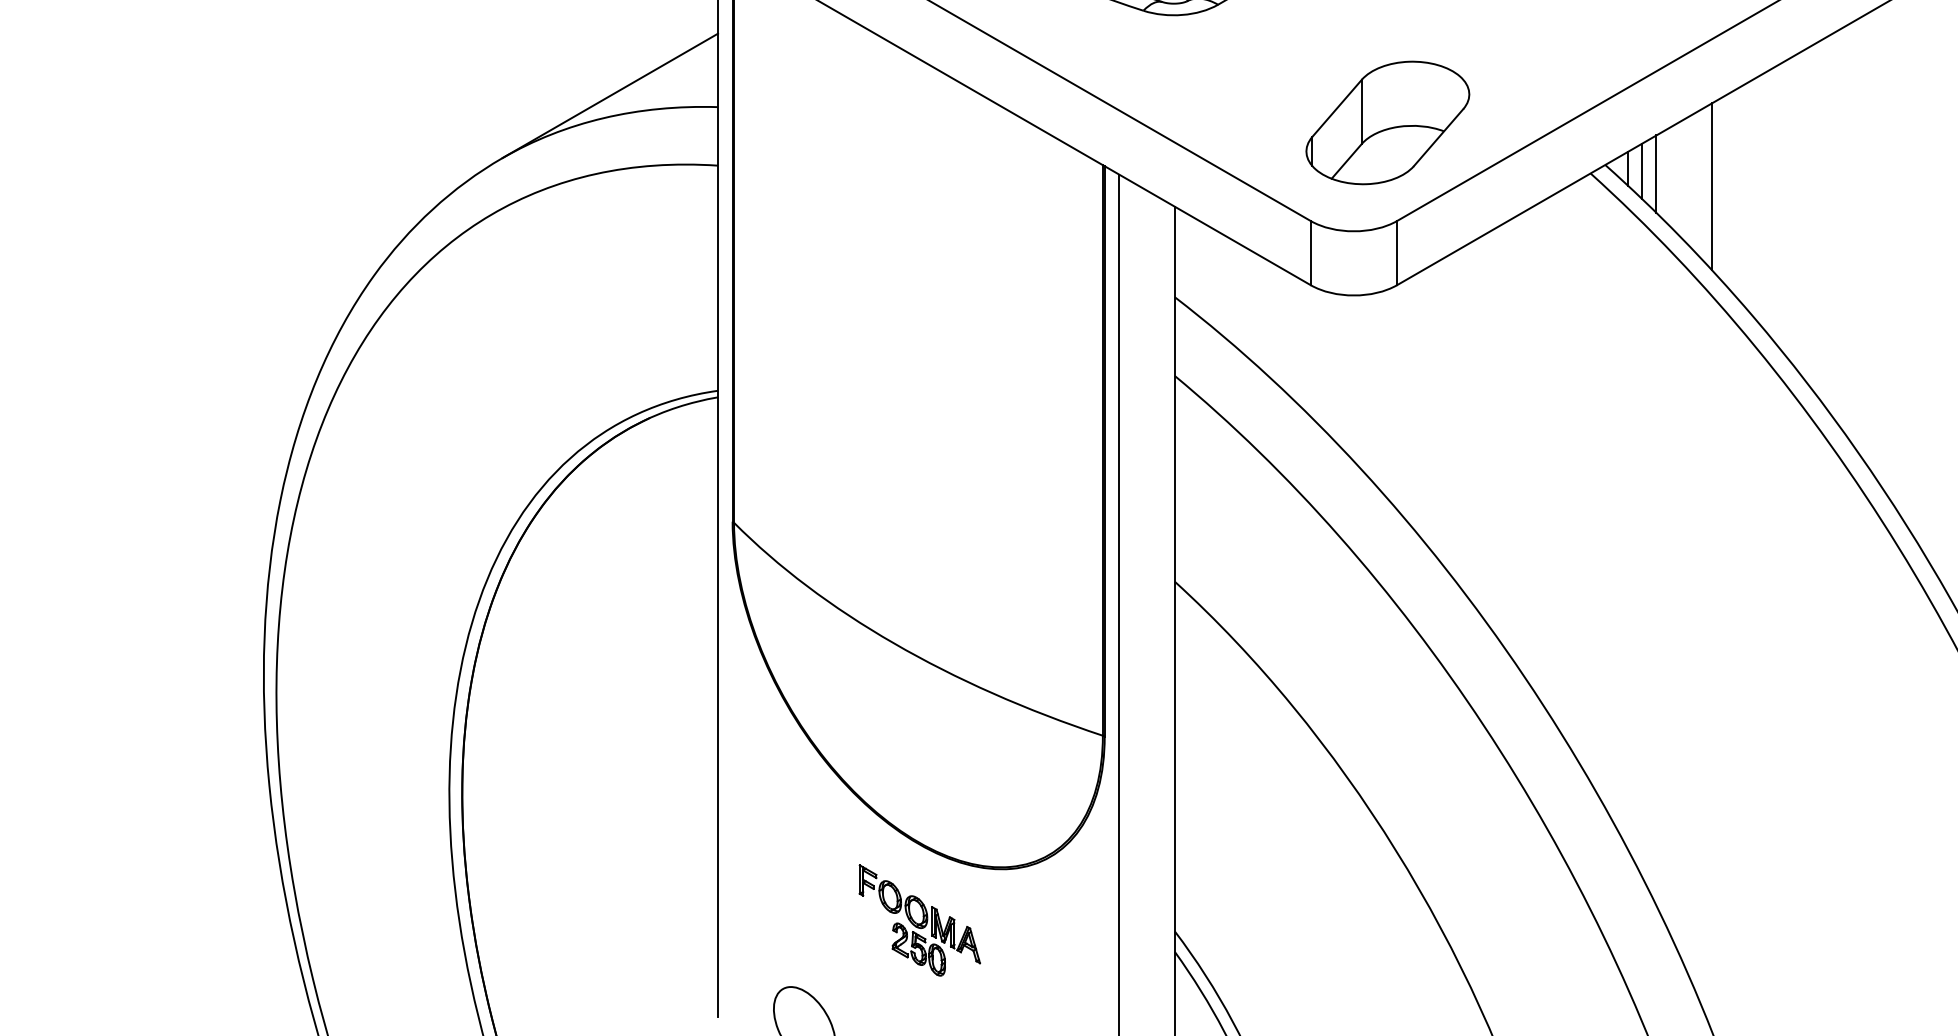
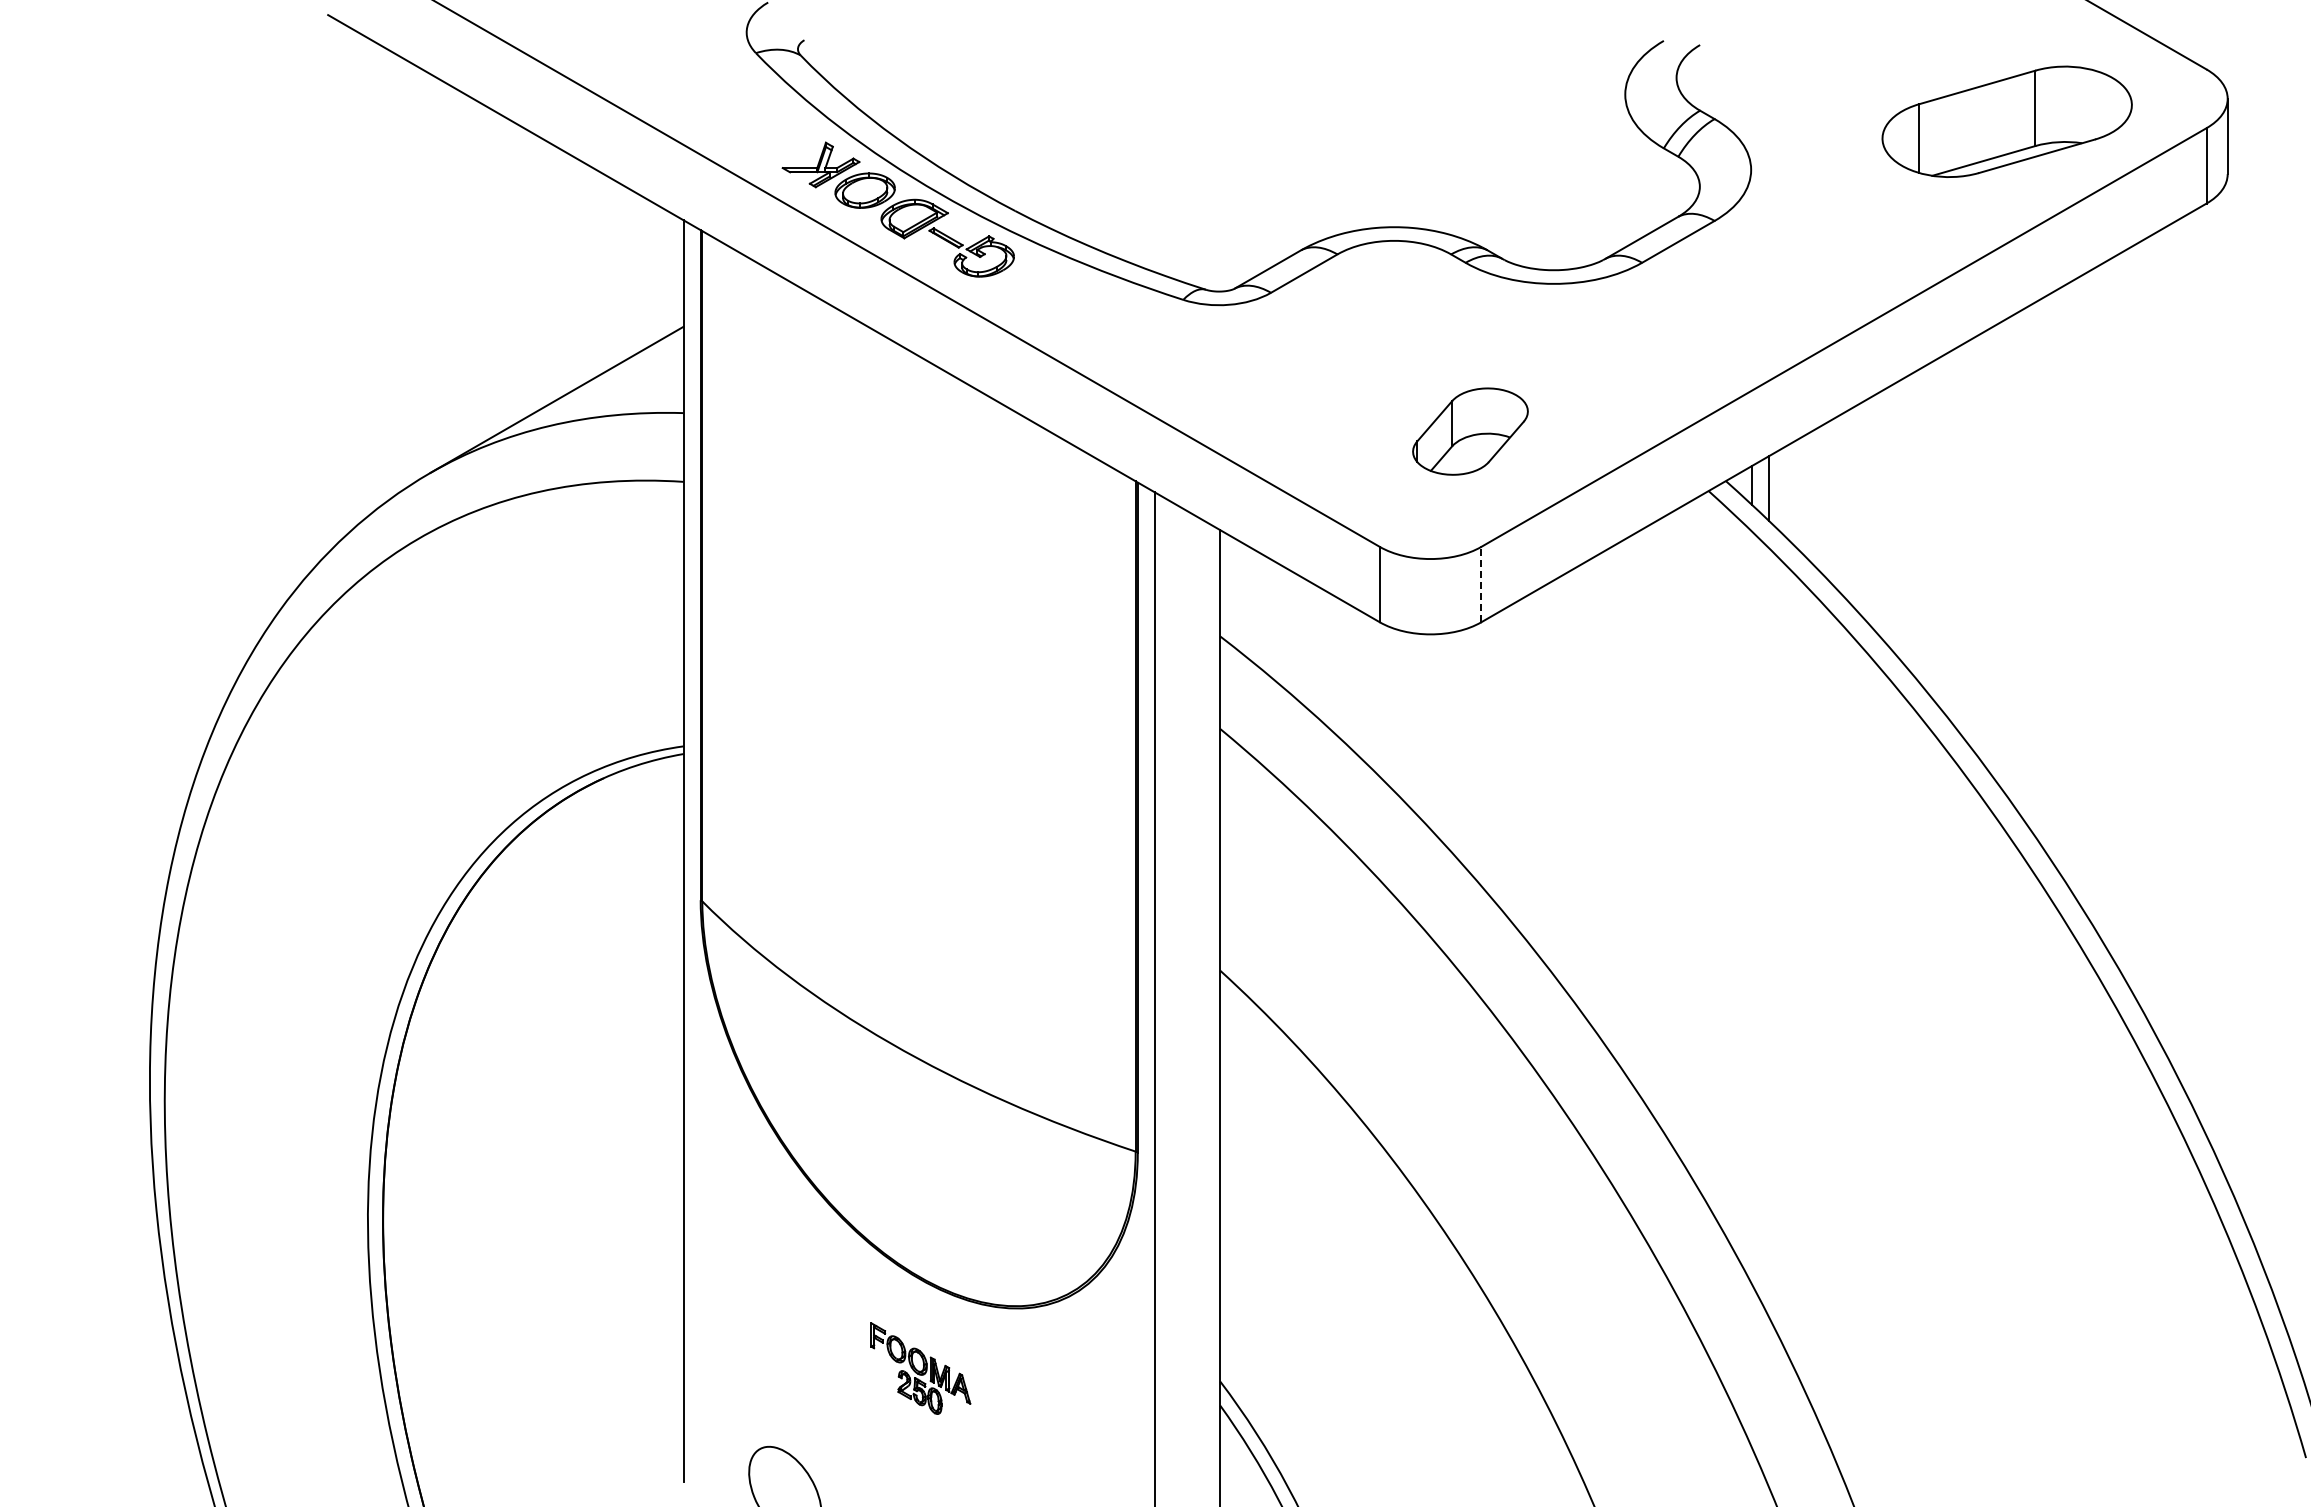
part: (1387, 122) -> (1470, 431), size x0.6
line: (1656, 173) -> (1785, 491), removed
line: (1712, 186) -> (1851, 506), removed
line: (1397, 253) -> (1481, 584), solid -> dashed
part: (919, 920) -> (920, 1368), size x0.7

